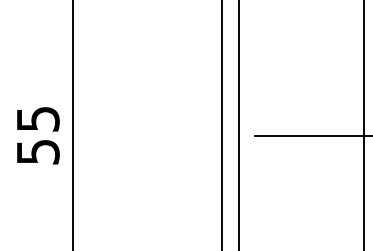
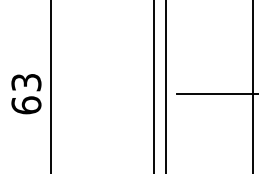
text: (38, 136) -> (26, 94), 55 -> 63

